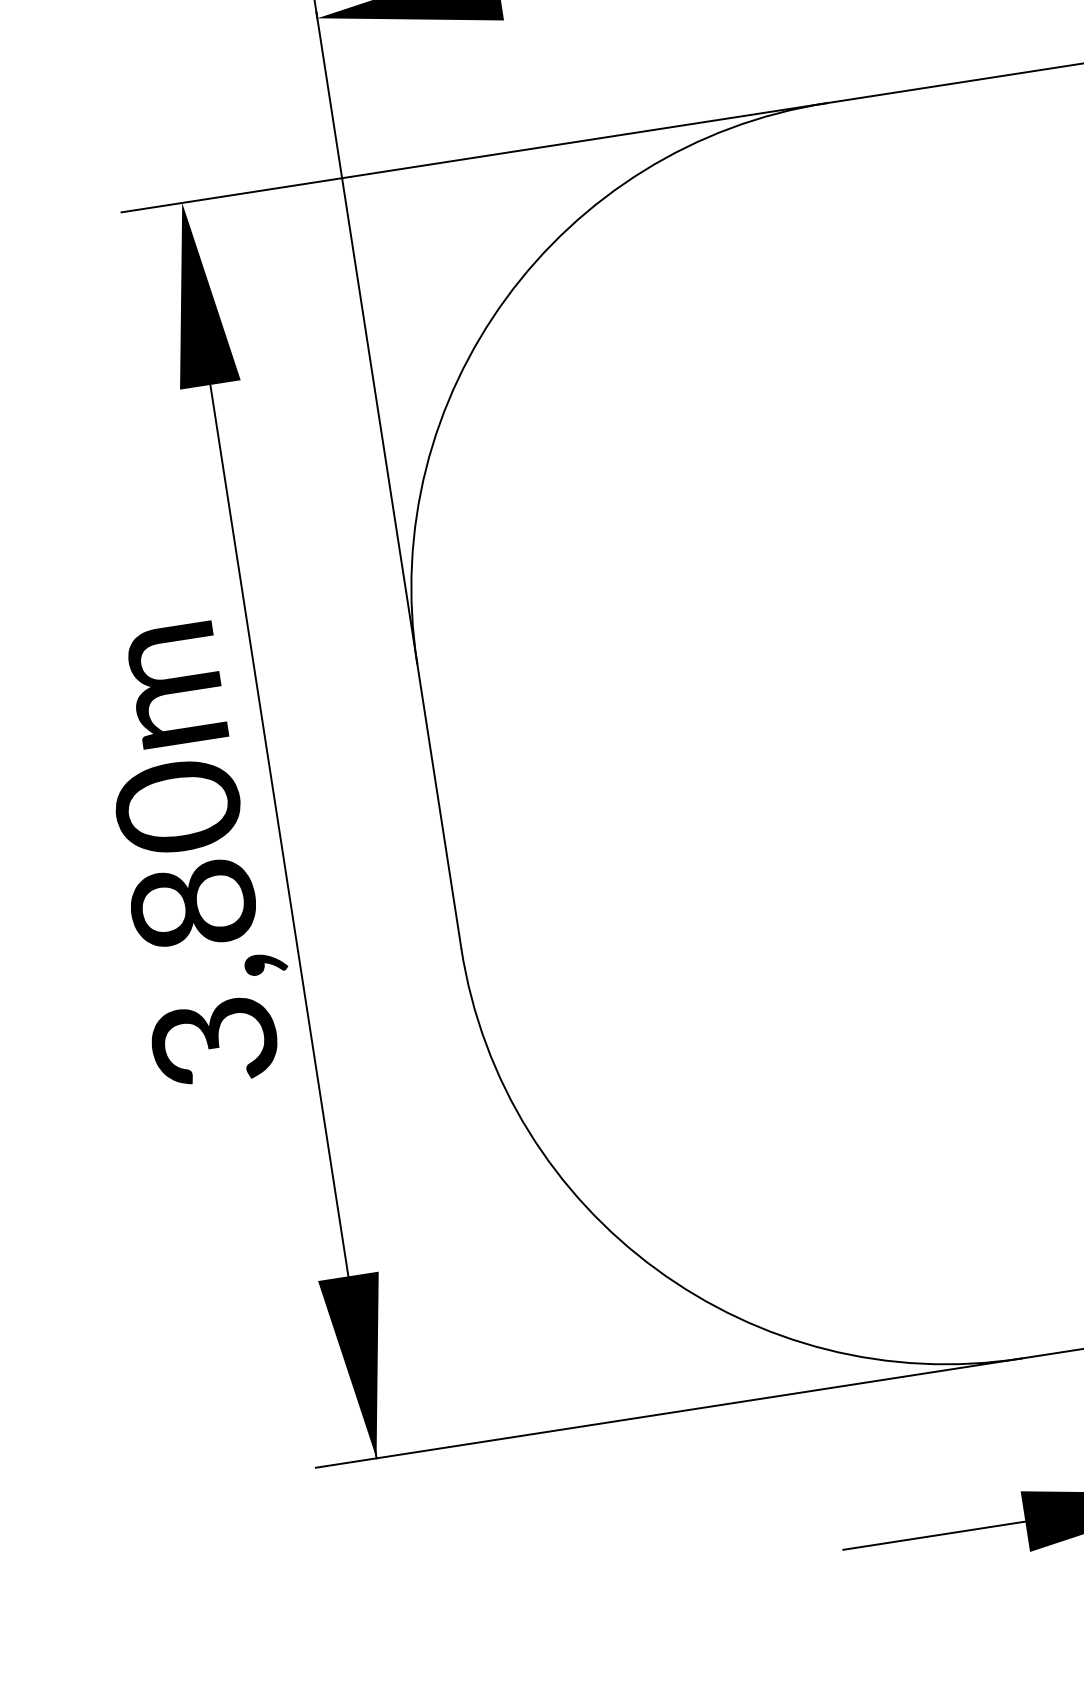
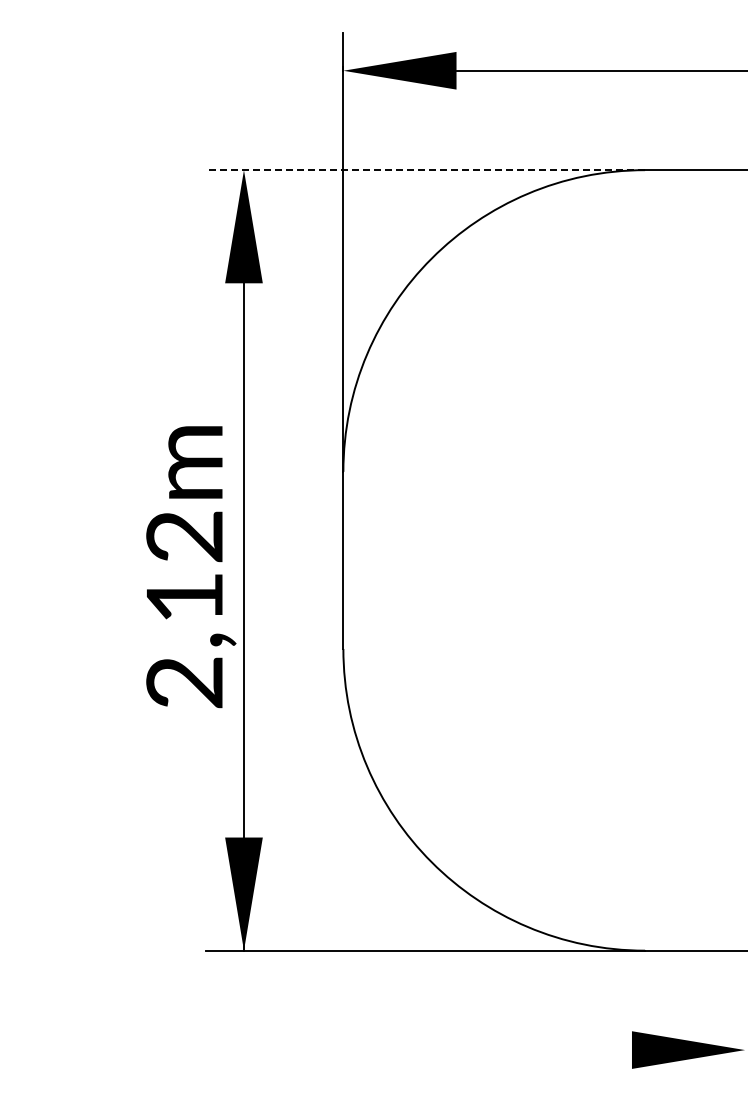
line: (474, 158) -> (425, 170), solid -> dashed
text: (195, 922) -> (184, 608), 3,80m -> 2,12m
line: (933, 1536) -> (574, 1050), removed

